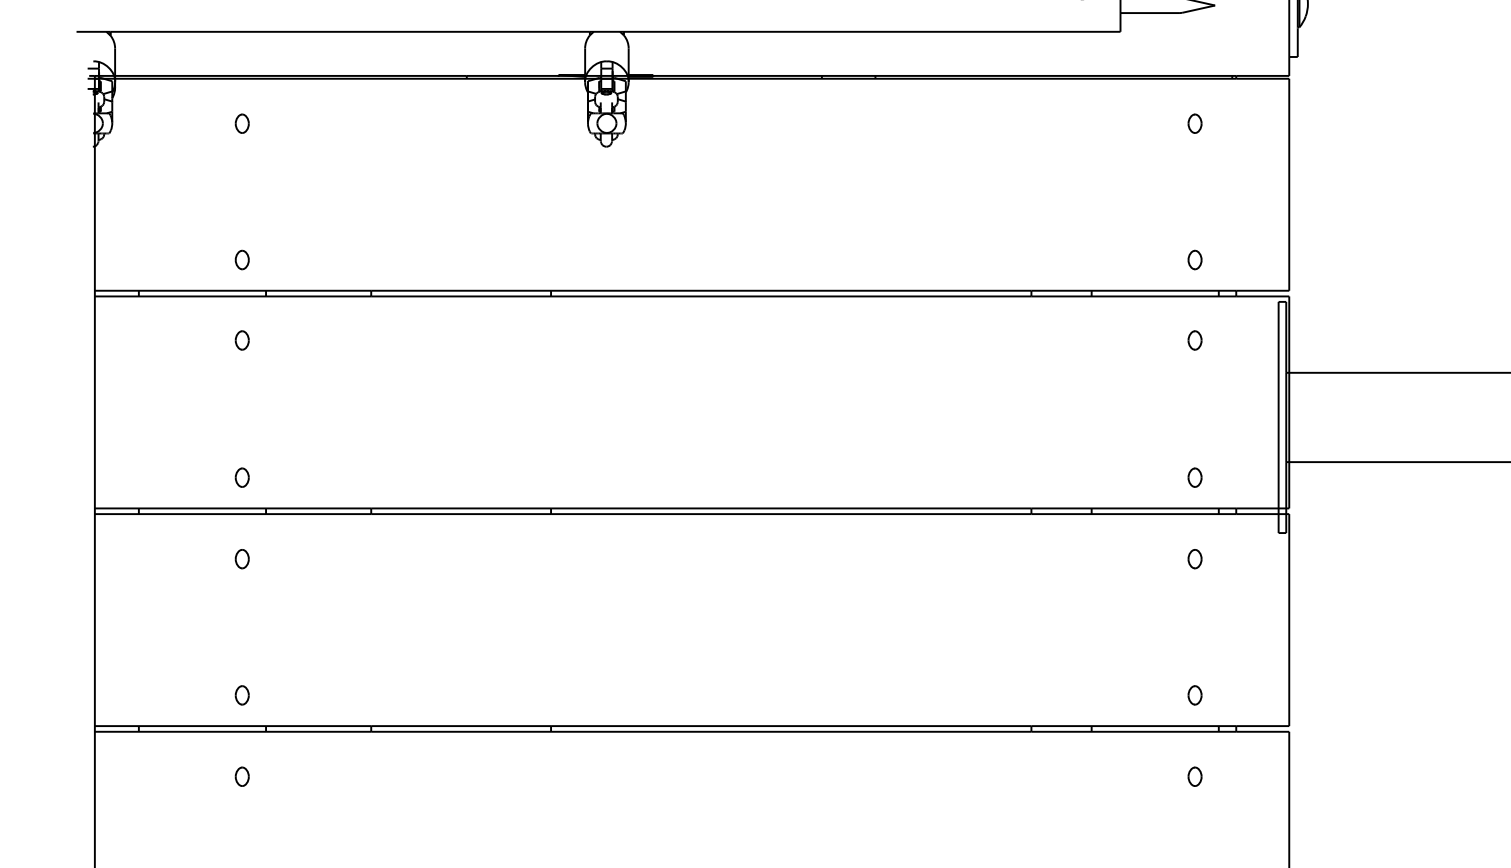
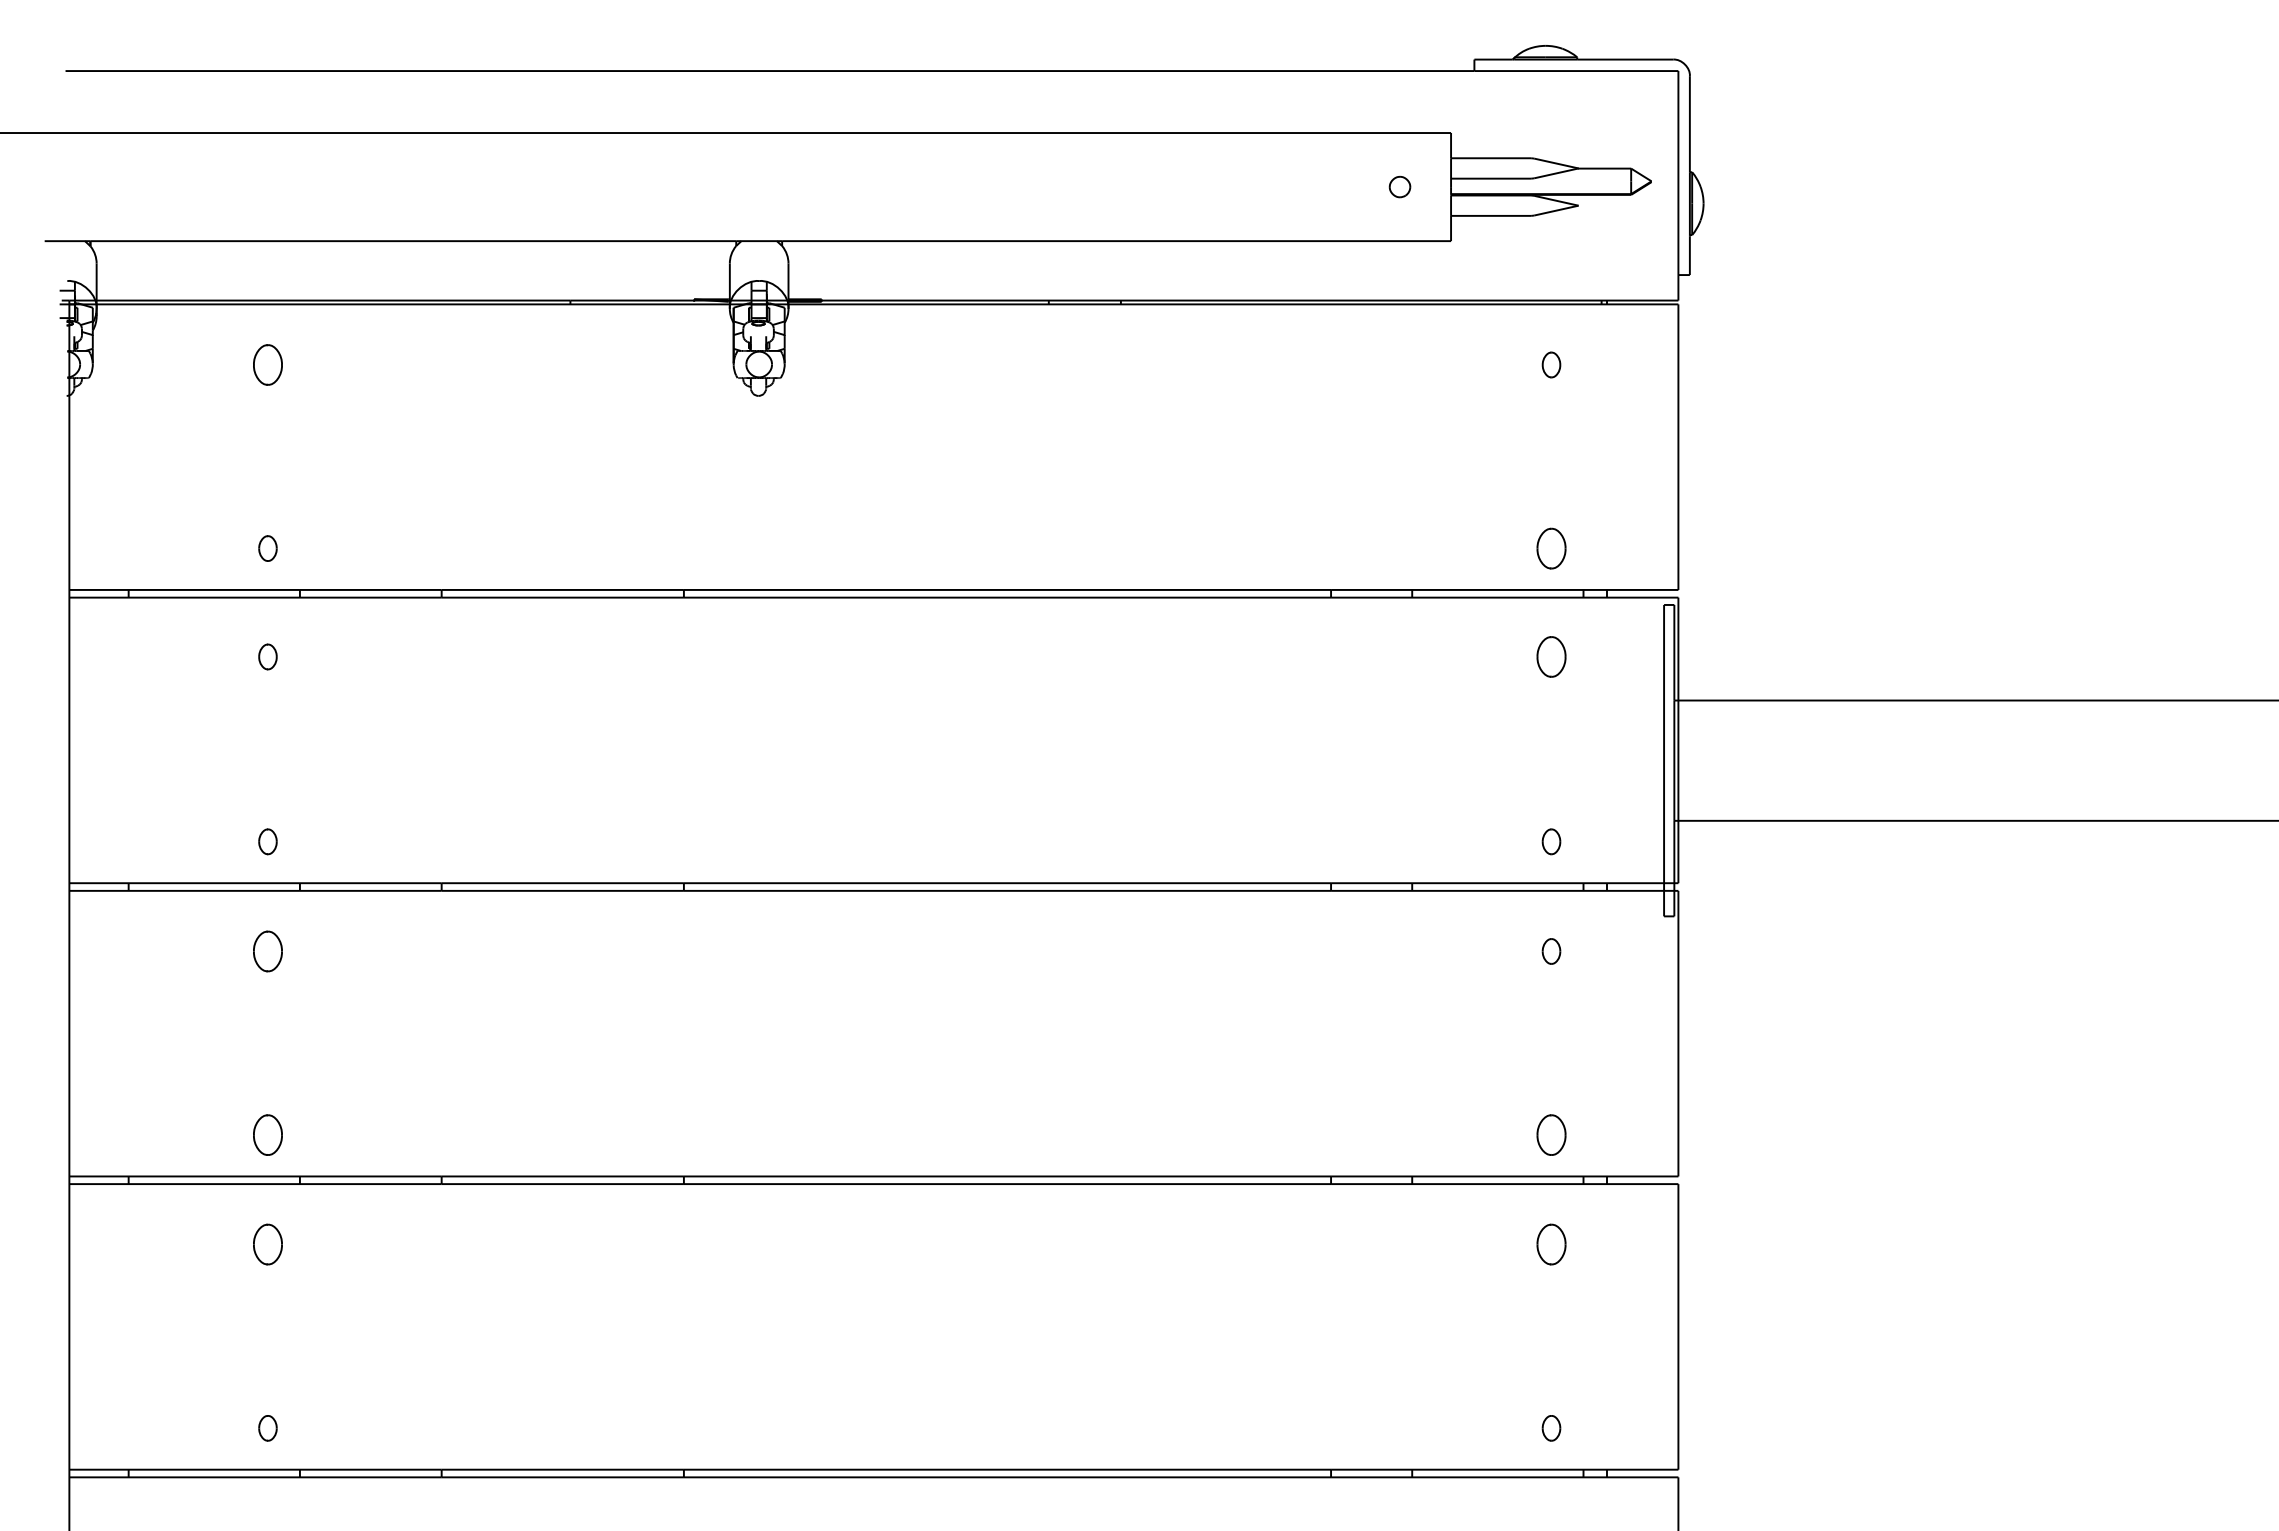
part: (241, 123) -> (267, 364), size x1.6
part: (1195, 259) -> (1551, 548), size x1.6
part: (1195, 340) -> (1551, 656), size x1.6
part: (241, 559) -> (267, 951), size x1.6
part: (241, 694) -> (267, 1134), size x1.6
part: (1195, 694) -> (1551, 1134), size x1.6
part: (241, 776) -> (267, 1244), size x1.6
part: (1195, 776) -> (1551, 1244), size x1.6

